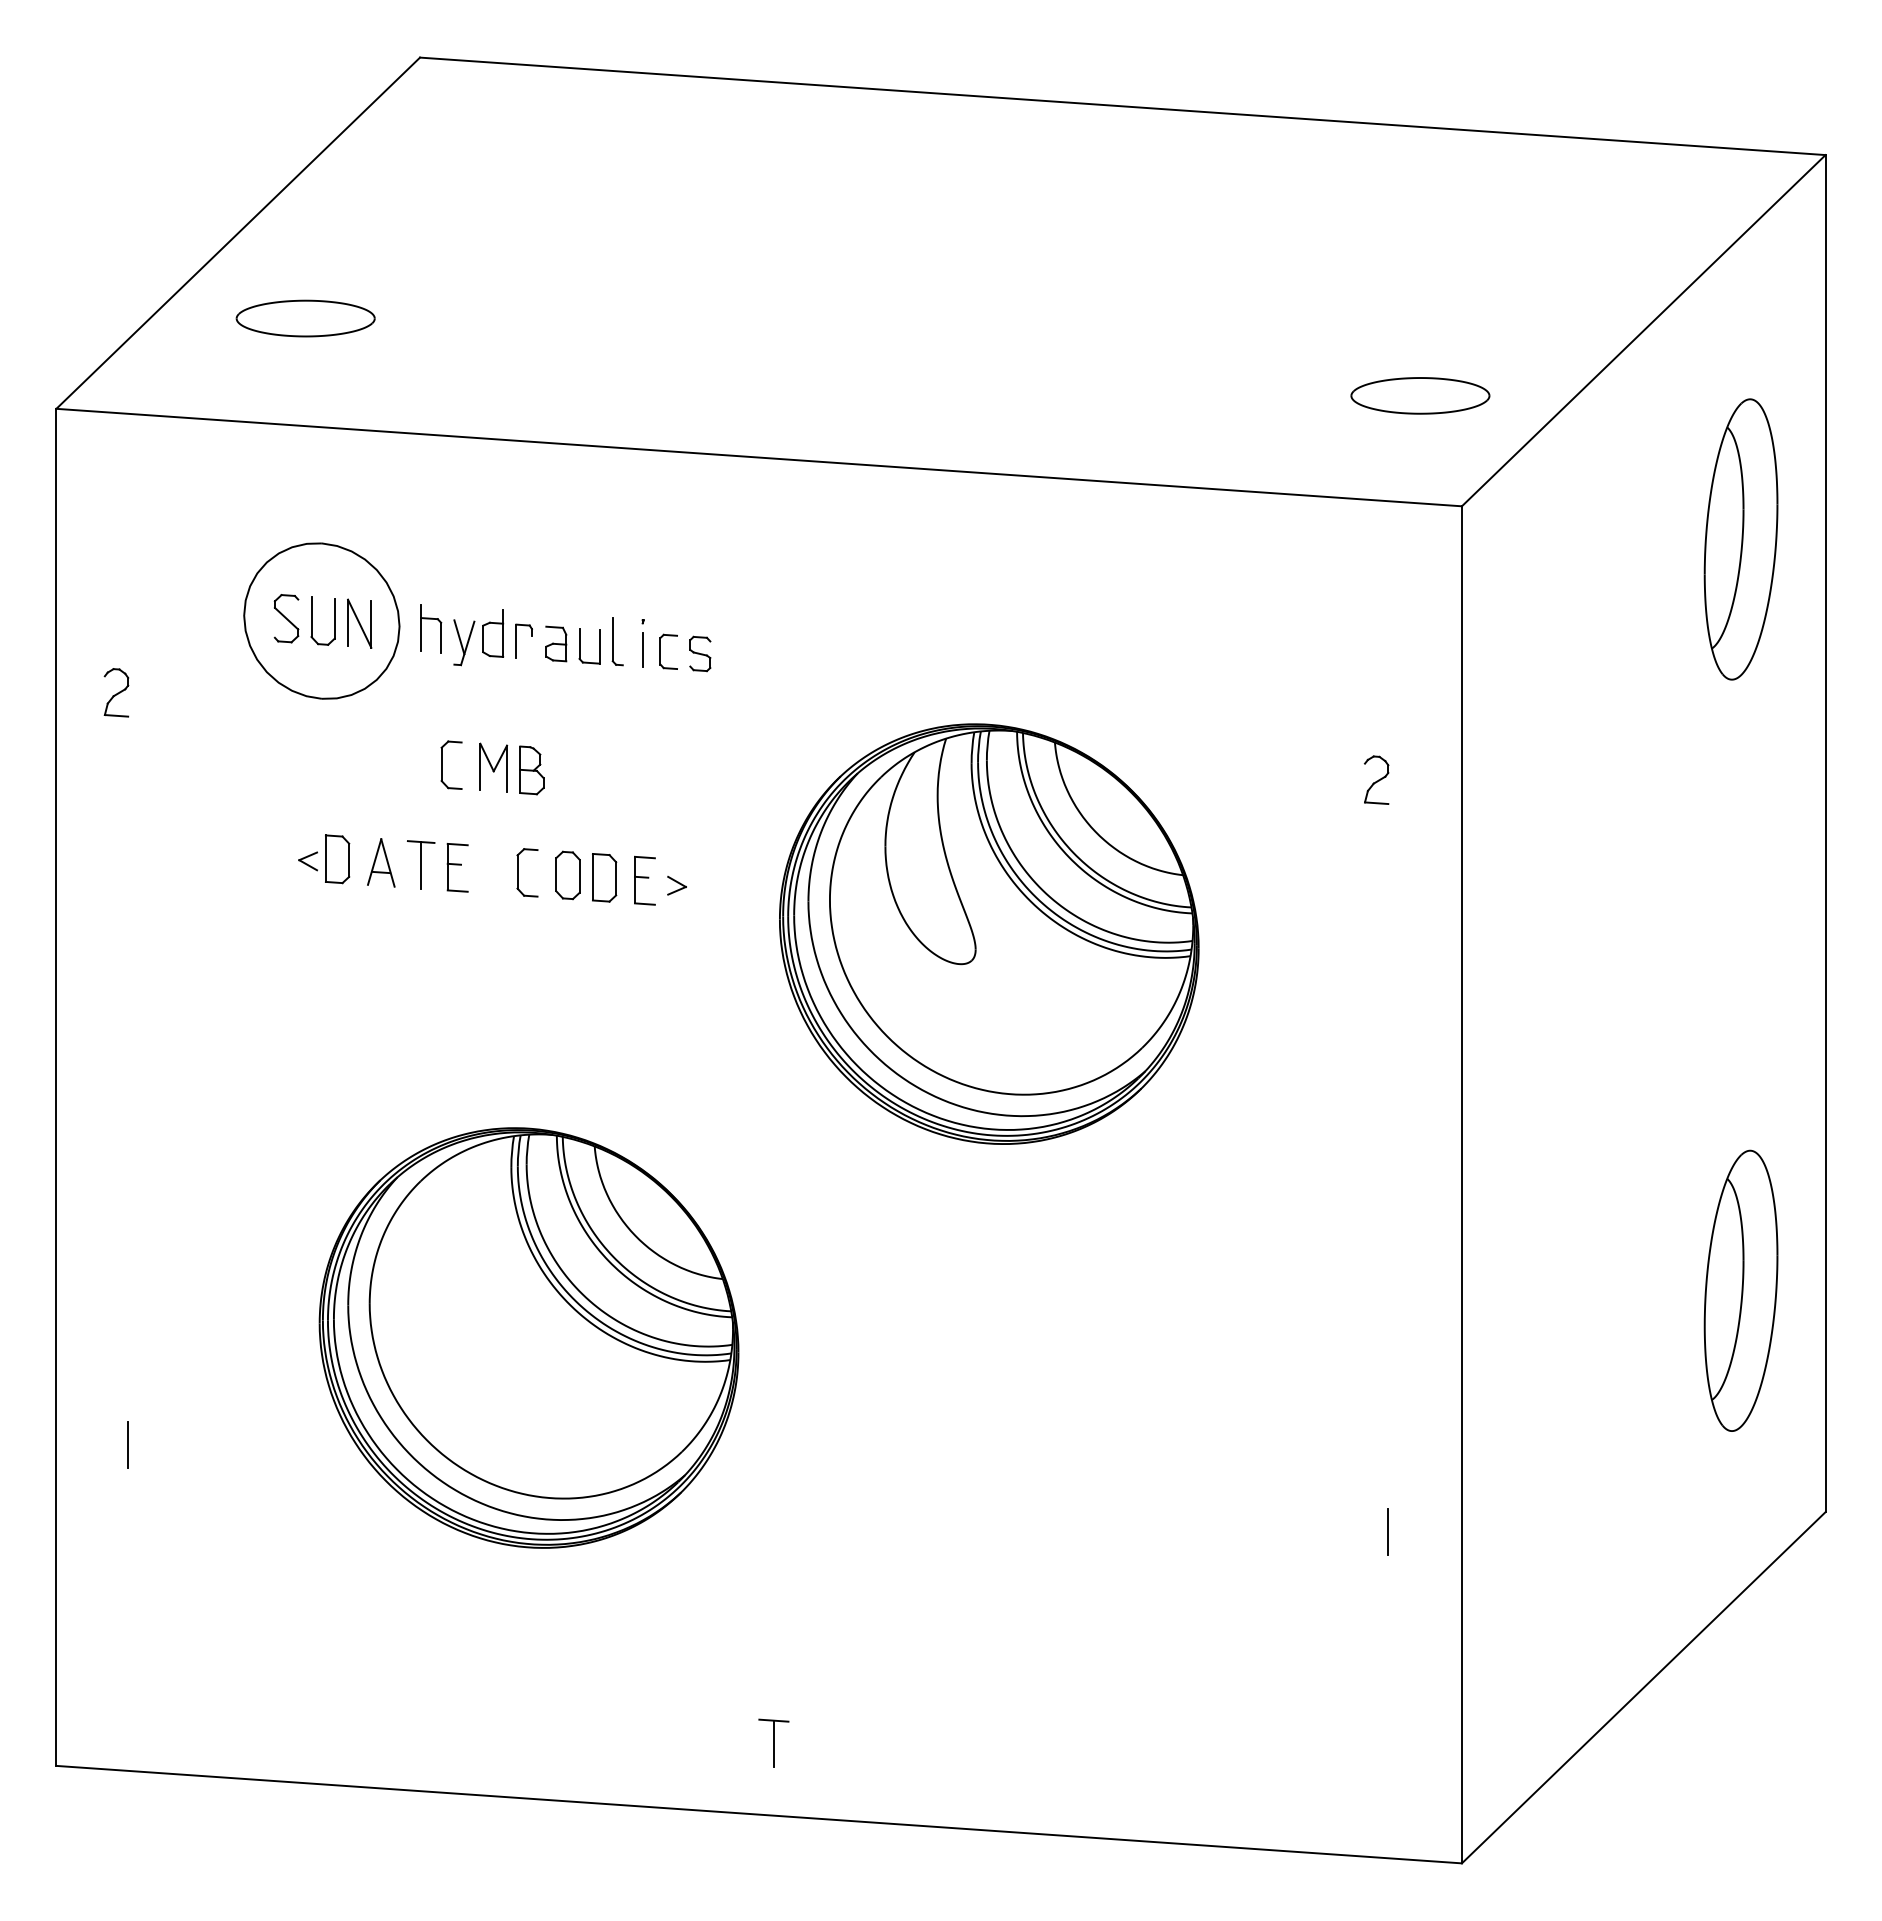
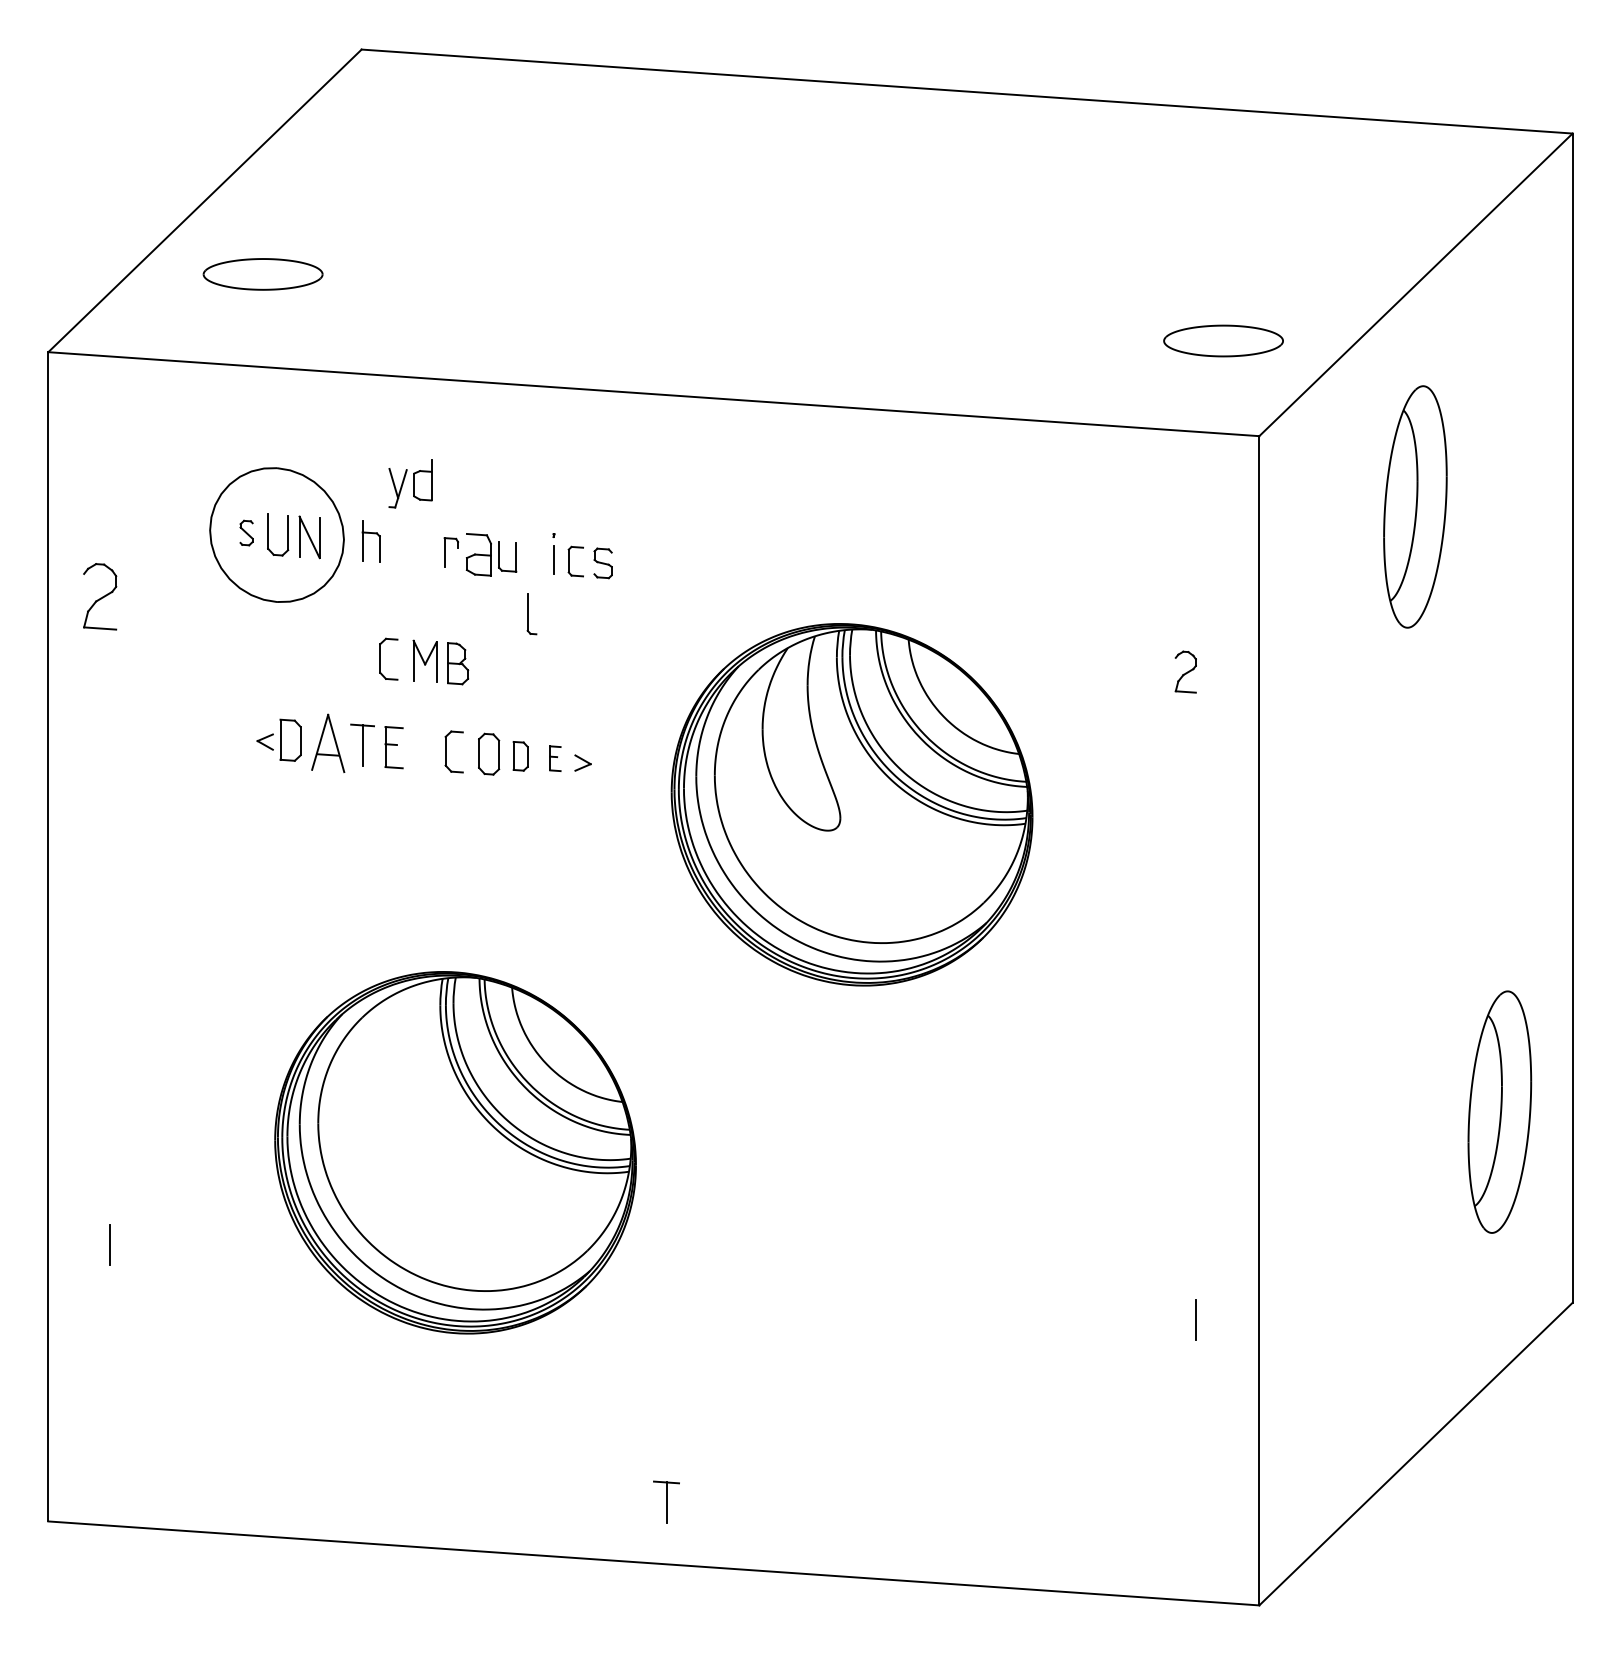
part: (1740, 539) -> (1414, 506), moved
part: (286, 618) -> (246, 532), size x0.6
part: (478, 637) -> (410, 483), moved
part: (617, 641) -> (531, 613), moved
part: (556, 643) -> (479, 554), size x1.4
part: (116, 692) -> (100, 596), size x1.6
part: (381, 862) -> (328, 743), size x1.4
part: (604, 877) -> (520, 755), size x0.7
part: (644, 880) -> (555, 758), size x0.6

